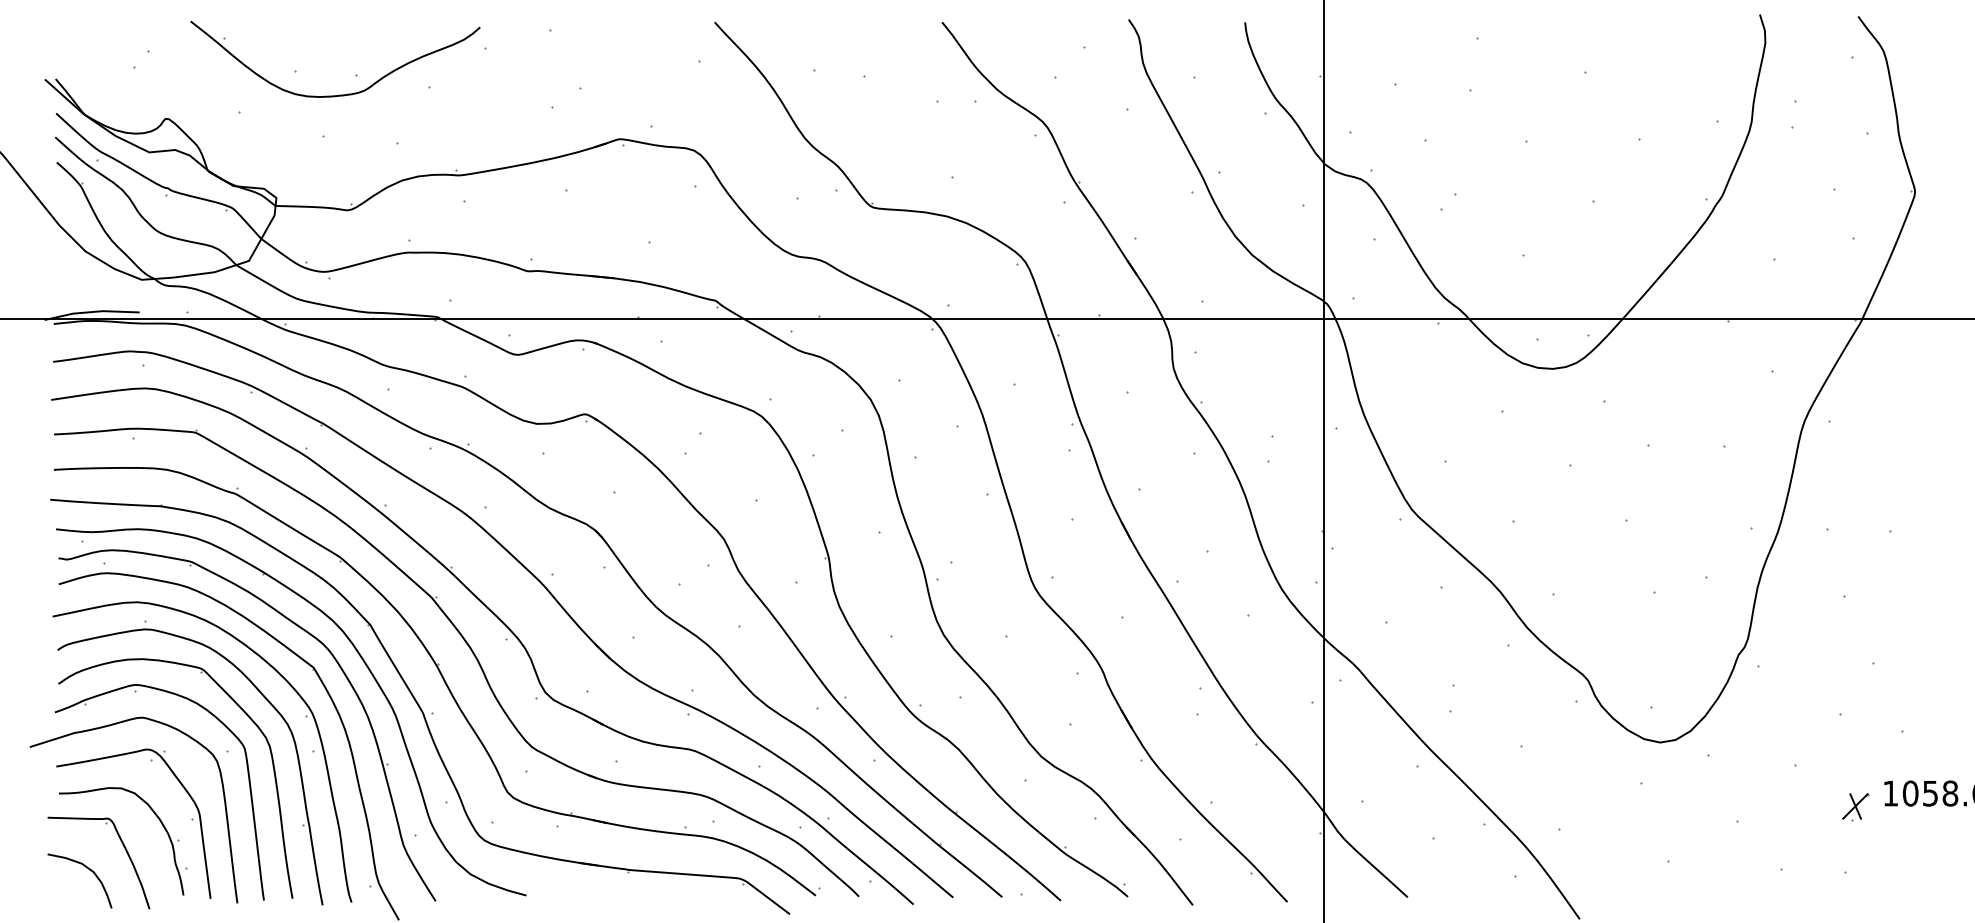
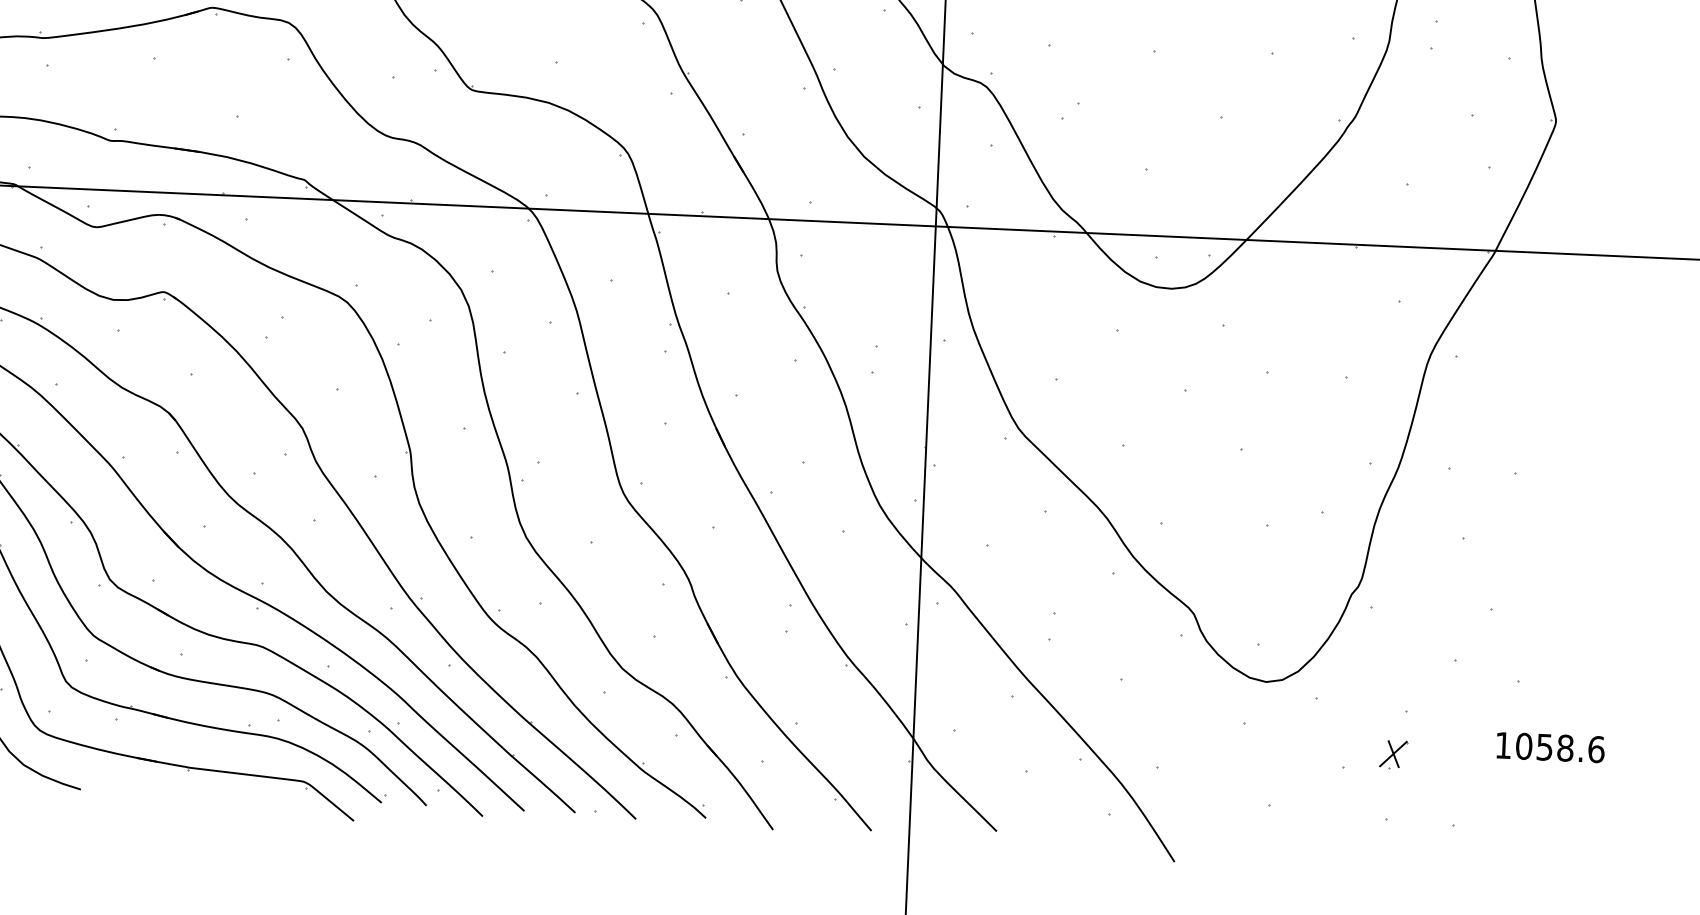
part: (1855, 807) -> (1393, 755), moved

